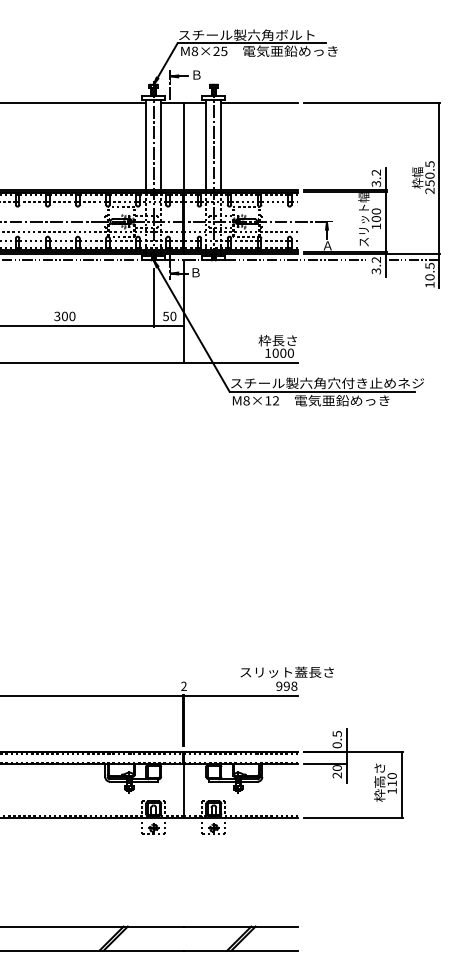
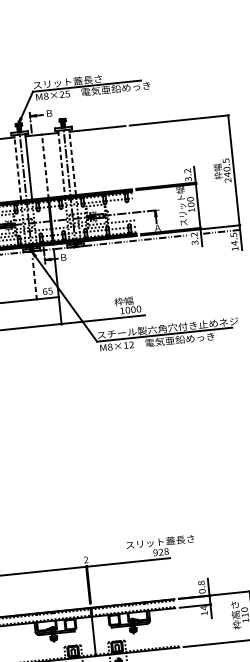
text: (253, 34) -> (87, 79), スチール製六角ボルト -> スリット蓋長さ
line: (146, 144) -> (17, 167), solid -> dashed
line: (206, 144) -> (61, 163), solid -> dashed
line: (221, 144) -> (72, 162), solid -> dashed
line: (183, 146) -> (45, 166), solid -> dashed
text: (429, 183) -> (227, 174), 250.5 -> 240.5
text: (429, 277) -> (234, 243), 10.5 -> 14.5
line: (153, 297) -> (34, 278), solid -> dashed
text: (169, 316) -> (47, 291), 50 -> 65
text: (284, 340) -> (133, 300), 枠長さ -> 枠幅
text: (286, 686) -> (160, 552), 998 -> 928
text: (336, 733) -> (200, 582), 0.5 -> 0.8
text: (336, 771) -> (203, 610), 20 -> 14

